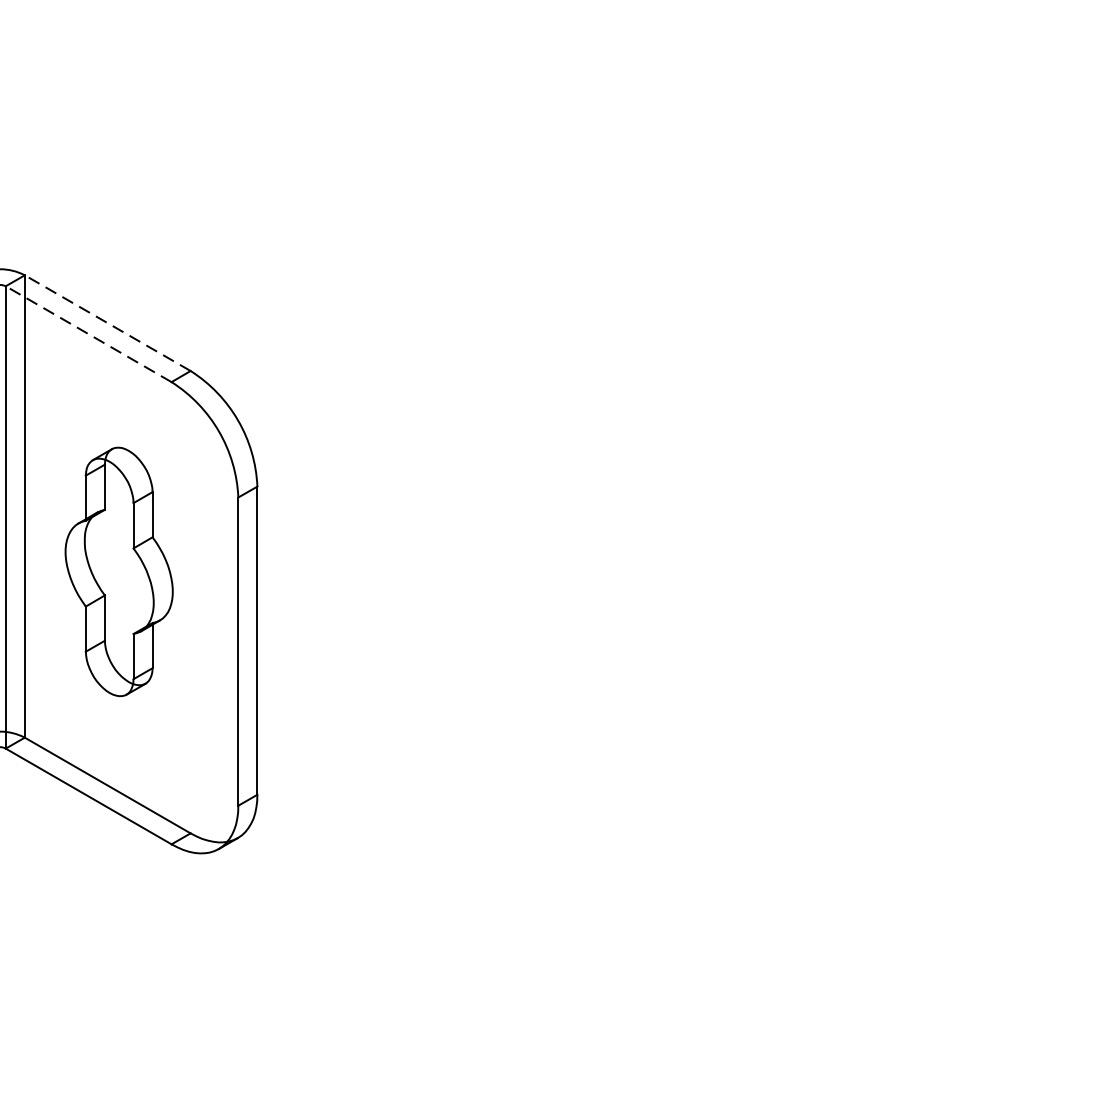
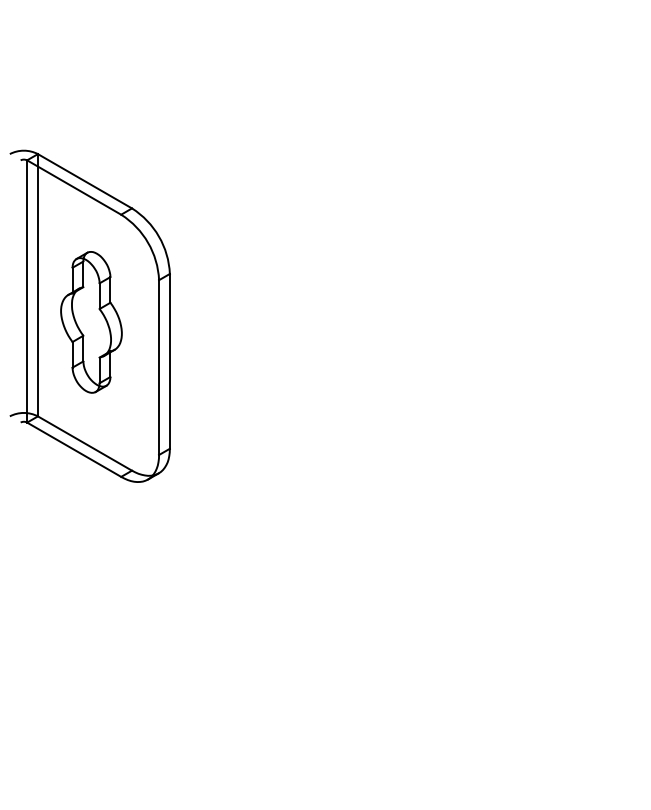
line: (106, 323) -> (84, 181), dashed -> solid
line: (87, 334) -> (73, 187), dashed -> solid

